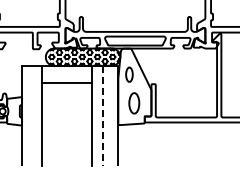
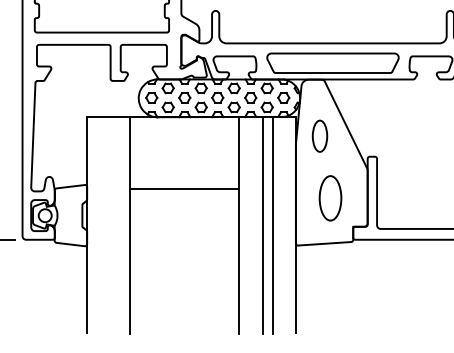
line: (66, 83) -> (183, 189), moved
line: (102, 115) -> (261, 224), dashed -> solid
line: (107, 115) -> (272, 224), added

